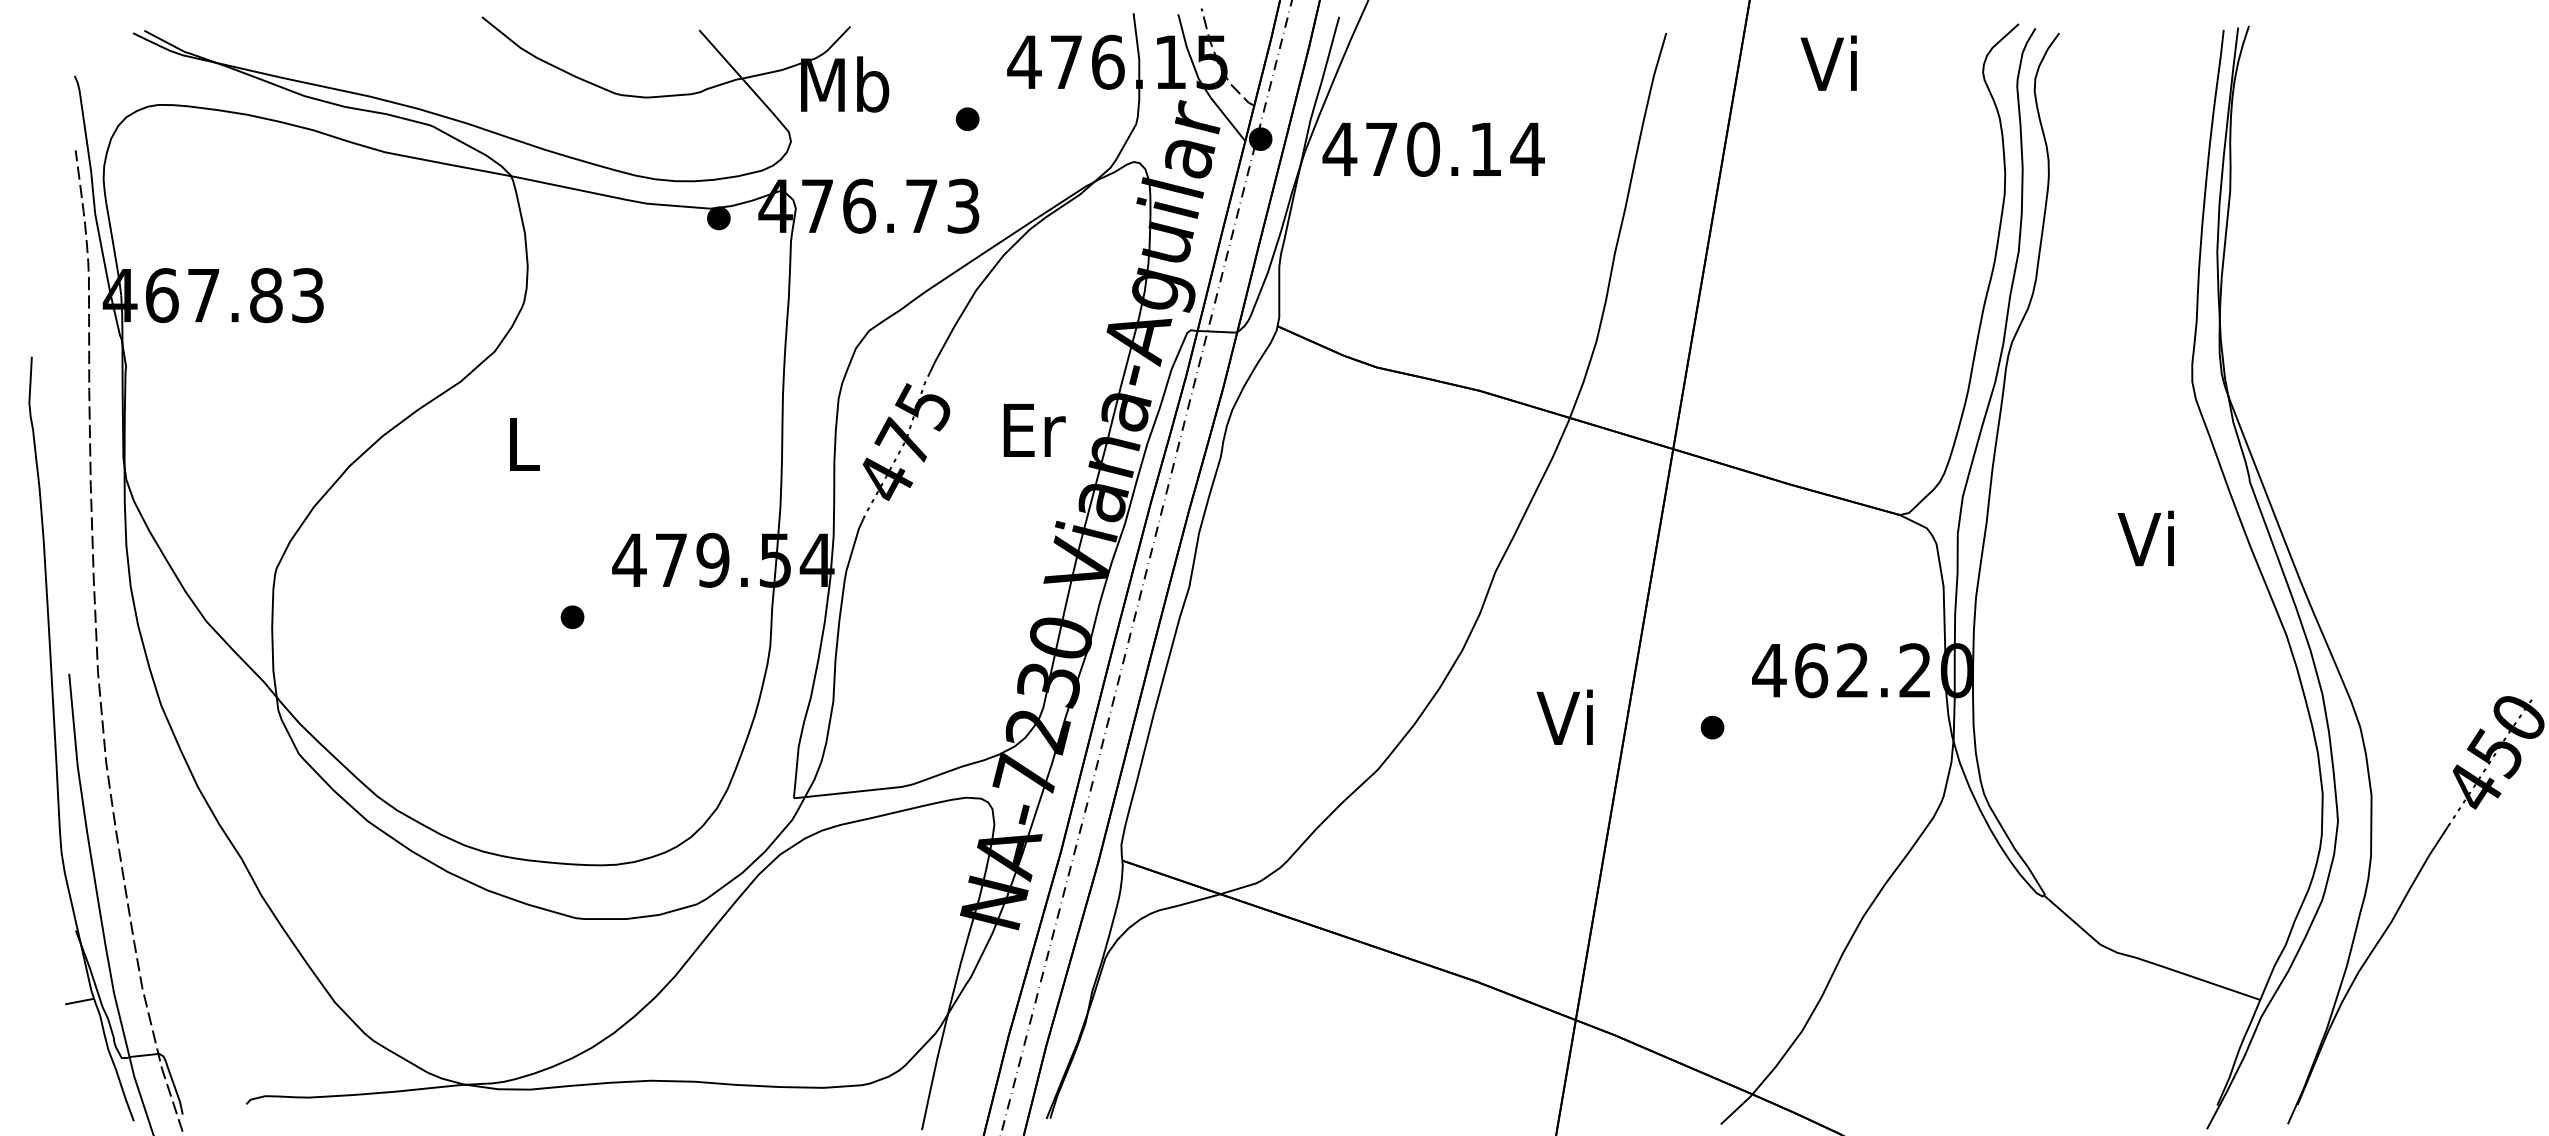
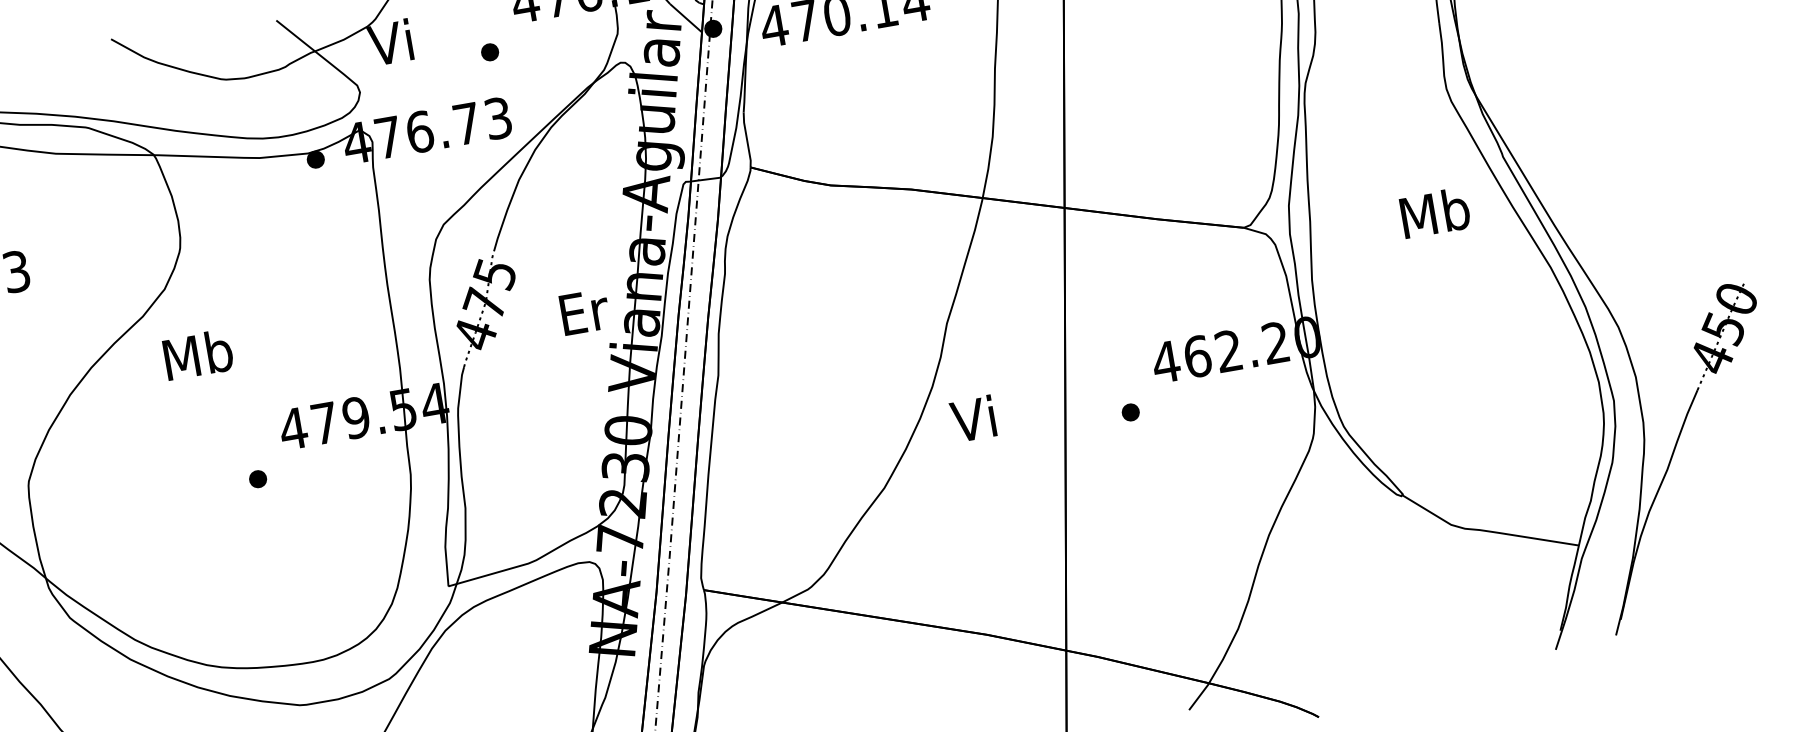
text: (845, 84) -> (393, 42), Mb -> Vi
text: (1034, 430) -> (584, 312), moved
text: (523, 443) -> (198, 354), L -> Mb
text: (2150, 538) -> (1435, 212), Vi -> Mb
text: (1564, 716) -> (972, 418), moved

